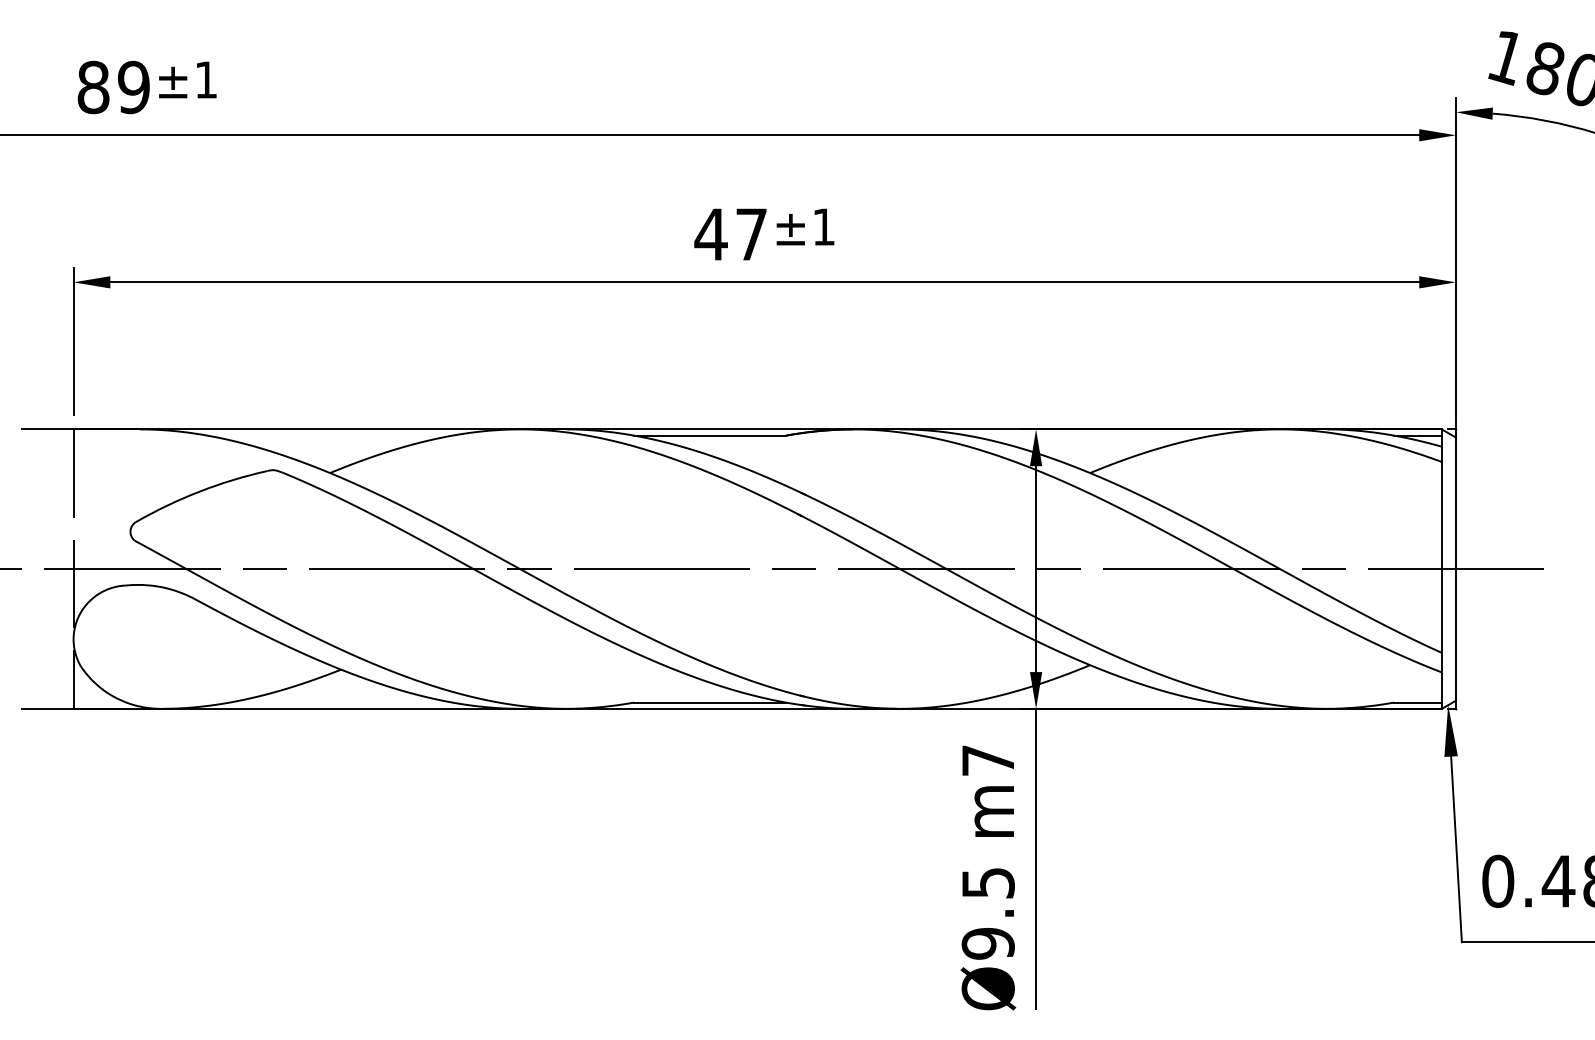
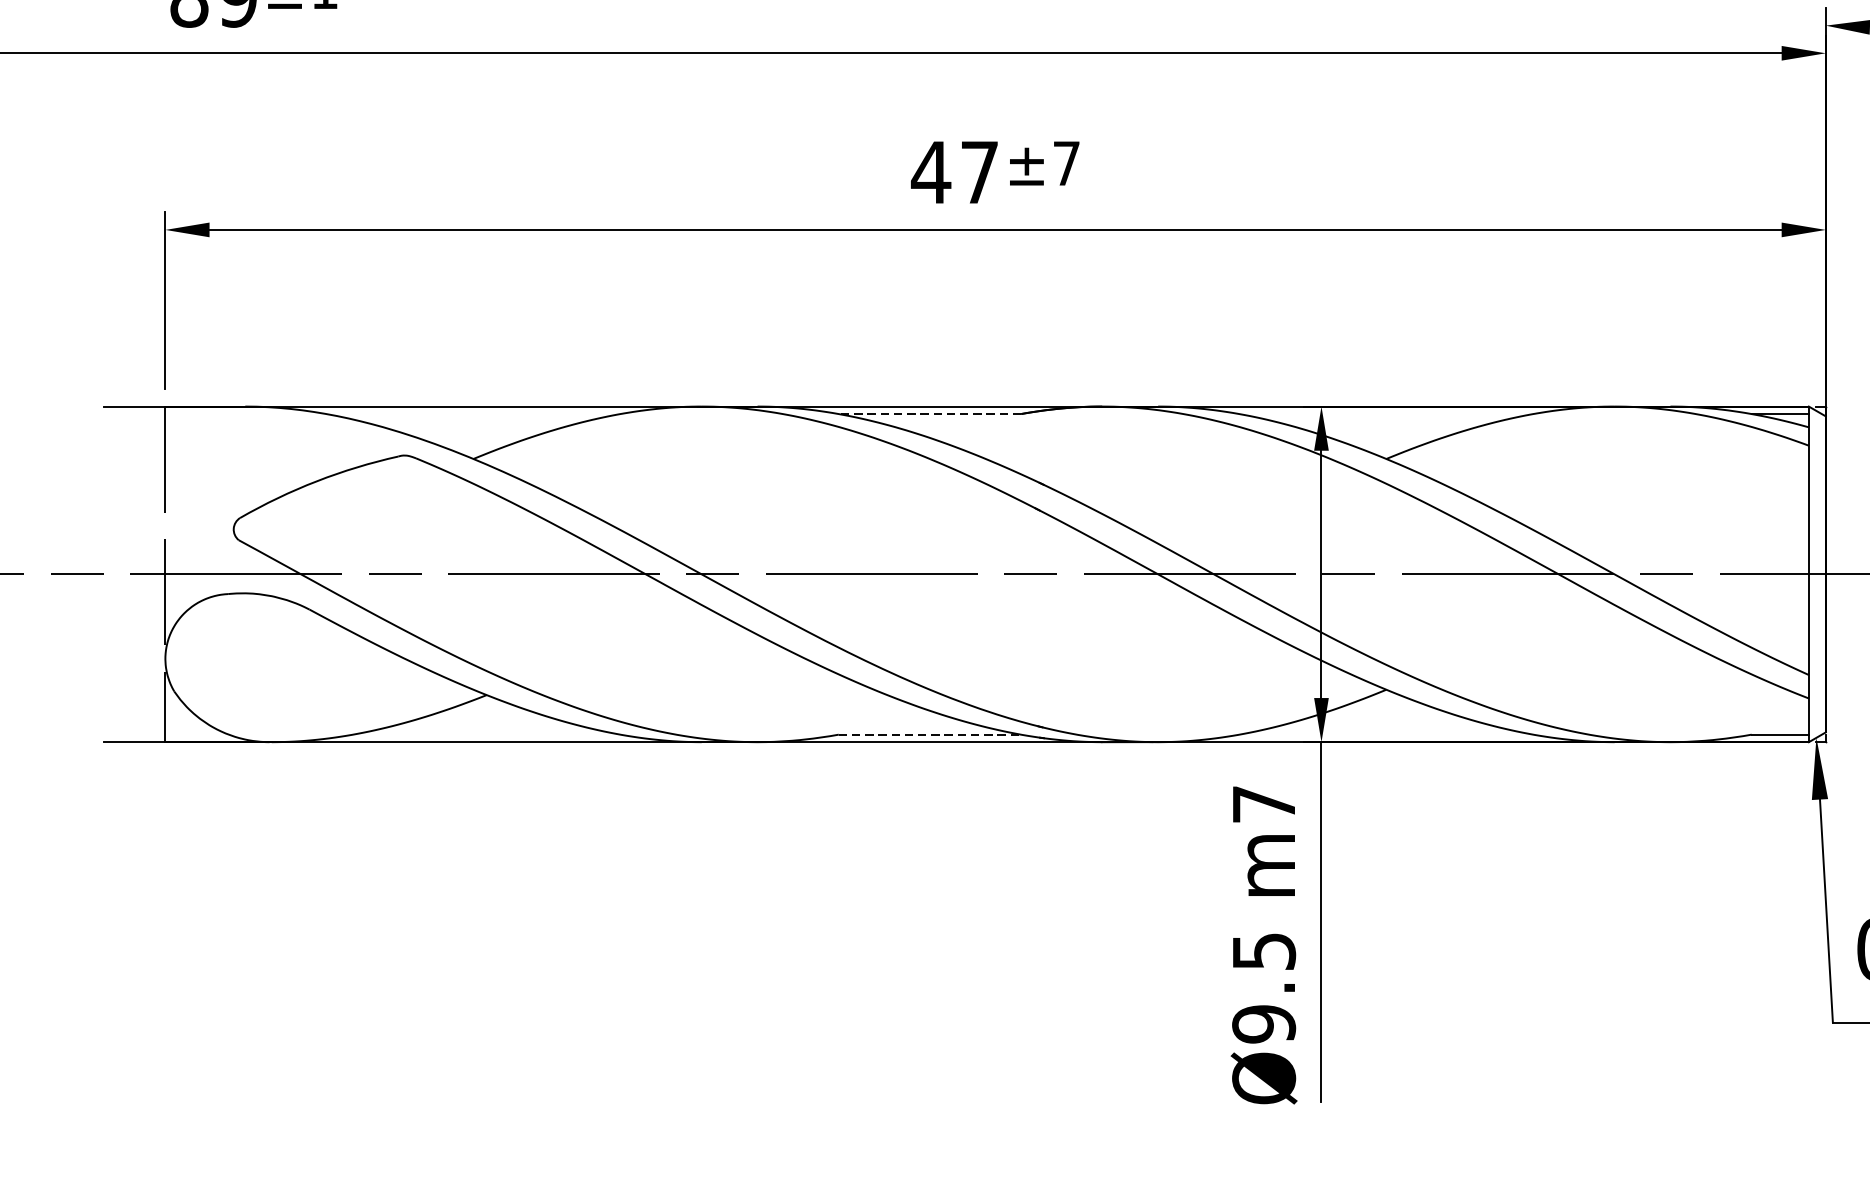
text: (823, 226) -> (1066, 162), ±1 -> ±7
line: (710, 435) -> (930, 413), solid -> dashed
line: (710, 702) -> (930, 734), solid -> dashed

